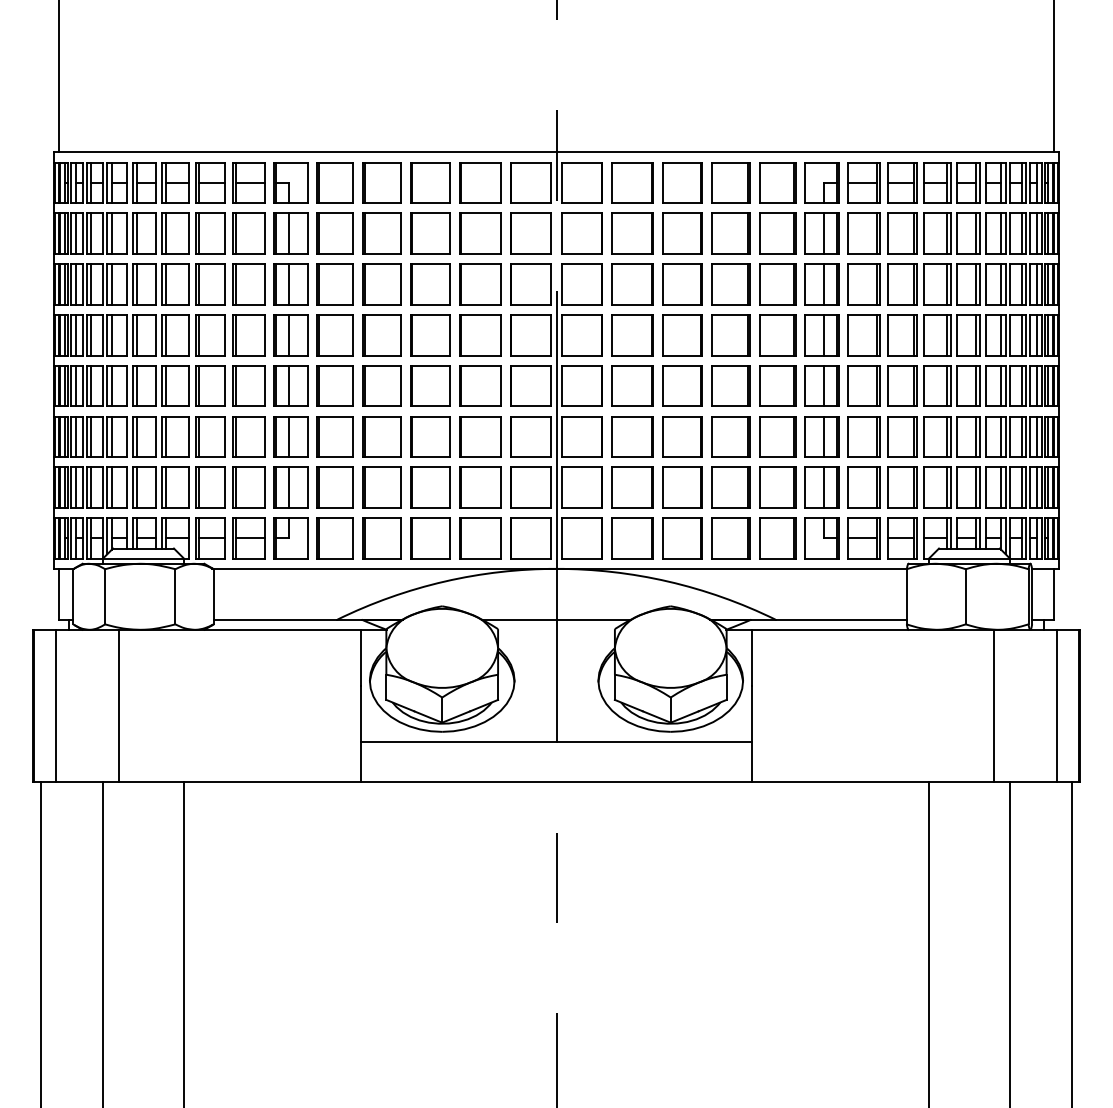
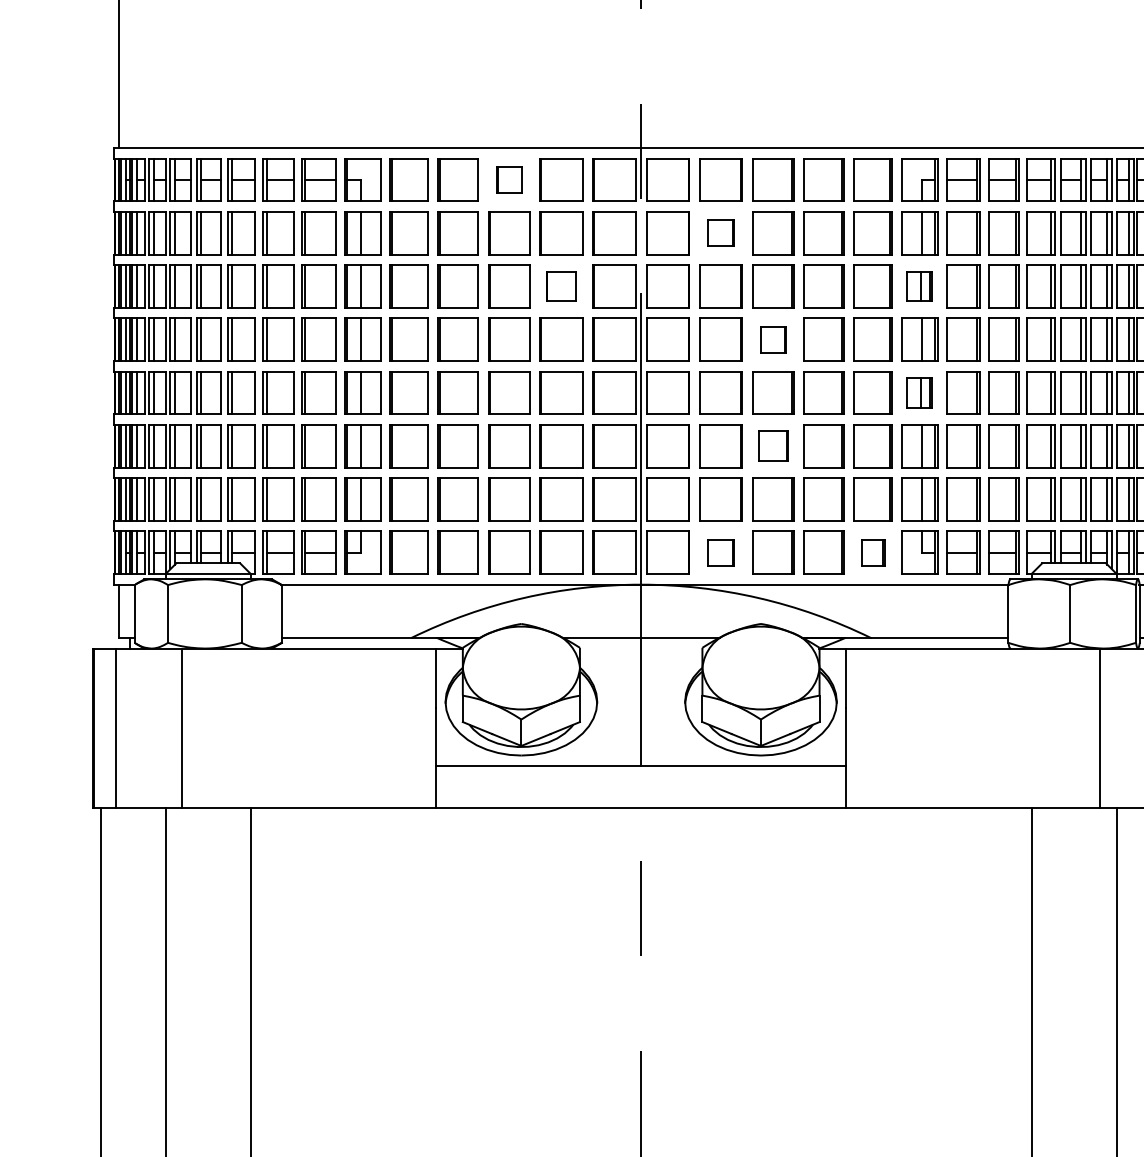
part: (430, 182) -> (509, 179), size x0.6
part: (632, 233) -> (720, 233), size x0.6
part: (480, 284) -> (561, 286), size x0.7
part: (821, 284) -> (918, 286), size x0.7
part: (682, 335) -> (773, 340), size x0.6
part: (821, 385) -> (918, 392), size x0.7
part: (682, 436) -> (773, 445), size x0.7
part: (632, 538) -> (720, 552), size x0.6
part: (777, 538) -> (872, 552), size x0.6

